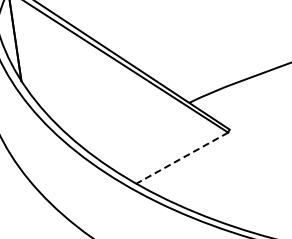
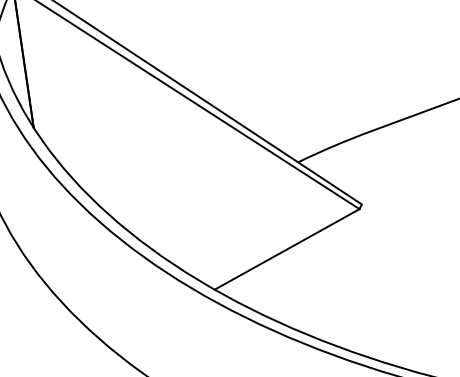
line: (182, 158) -> (287, 249), dashed -> solid

